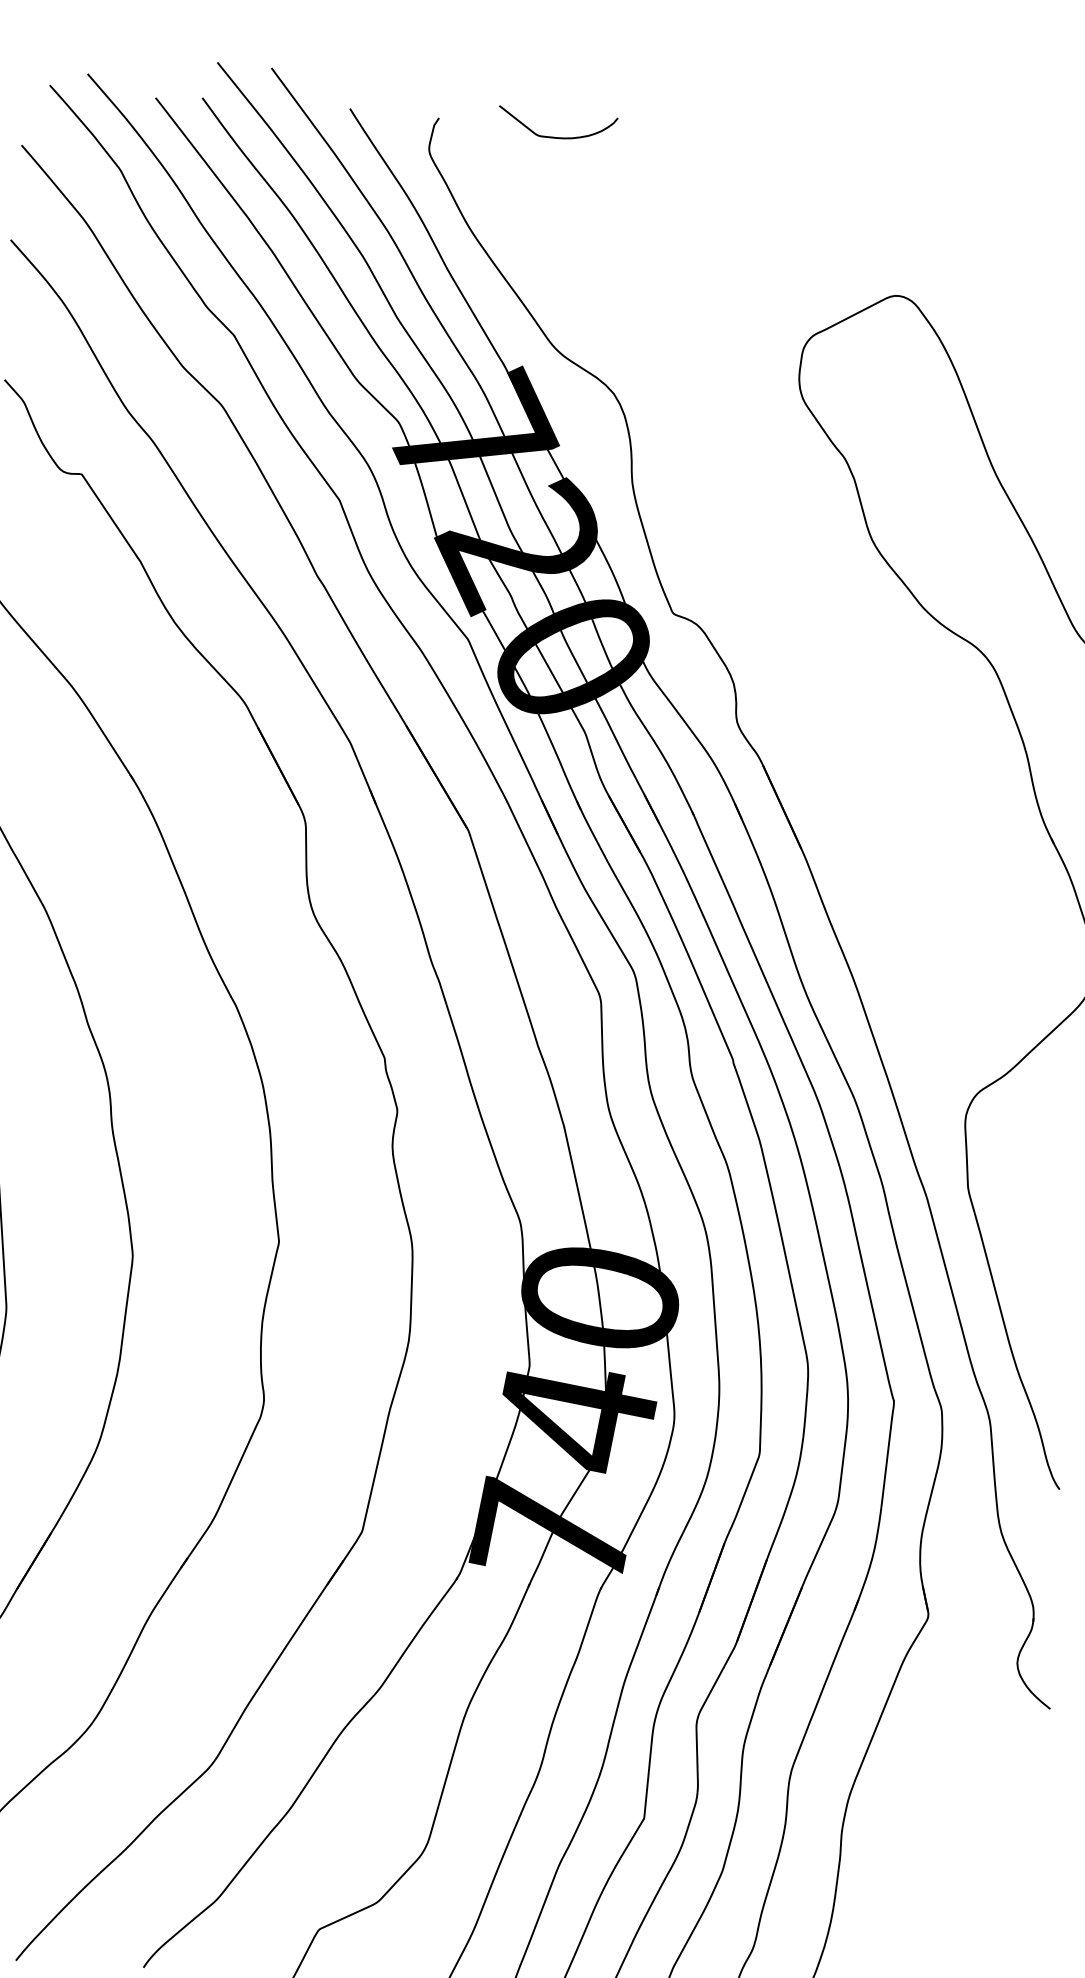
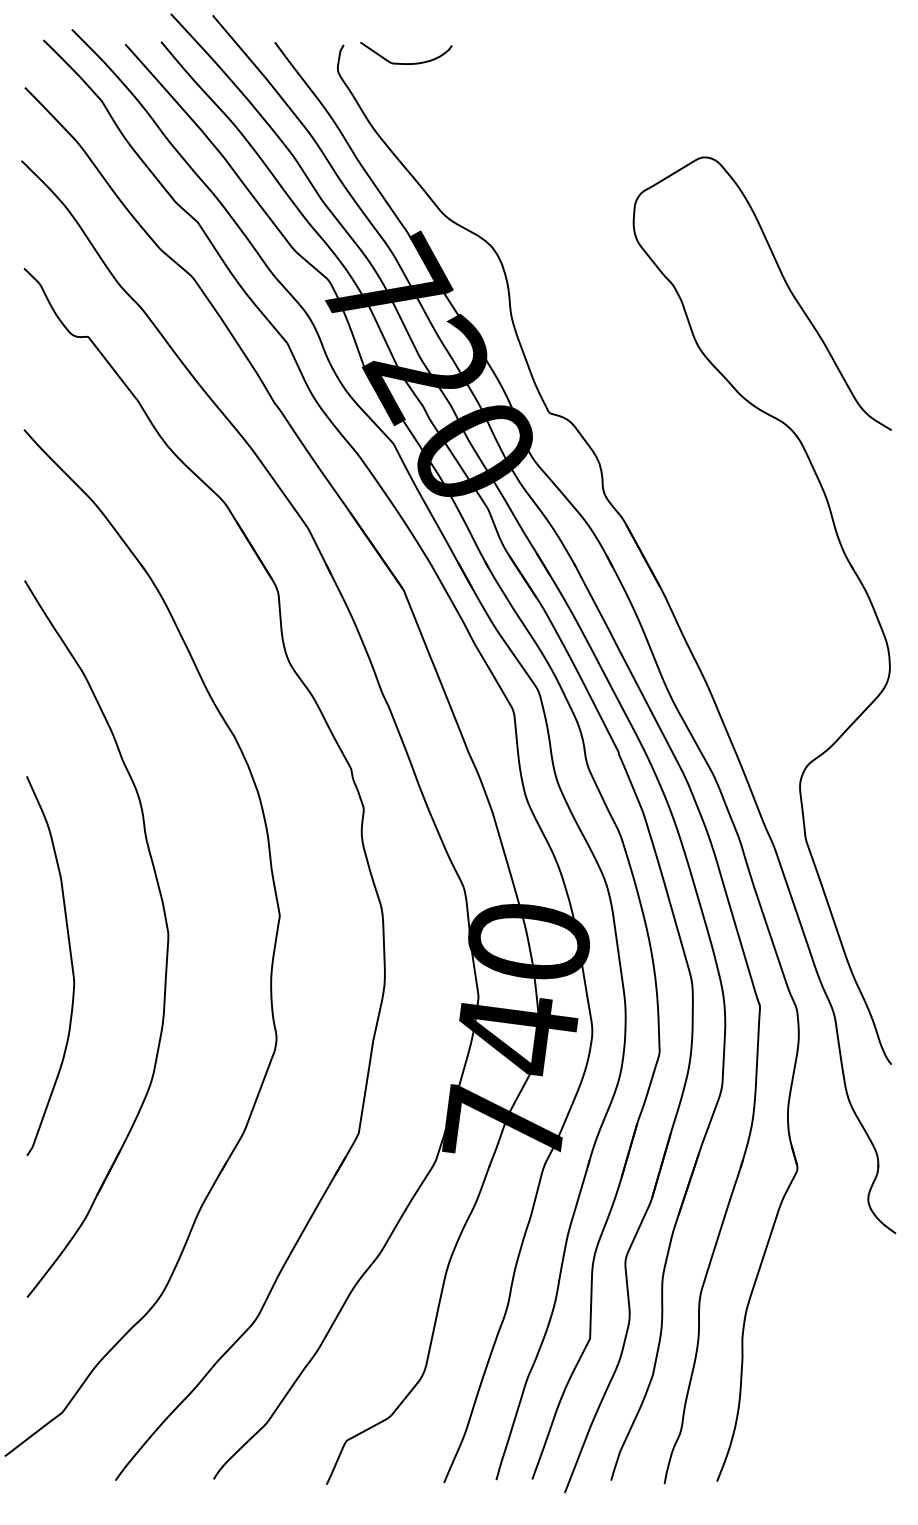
curve: (557, 137) -> (406, 63), moved

